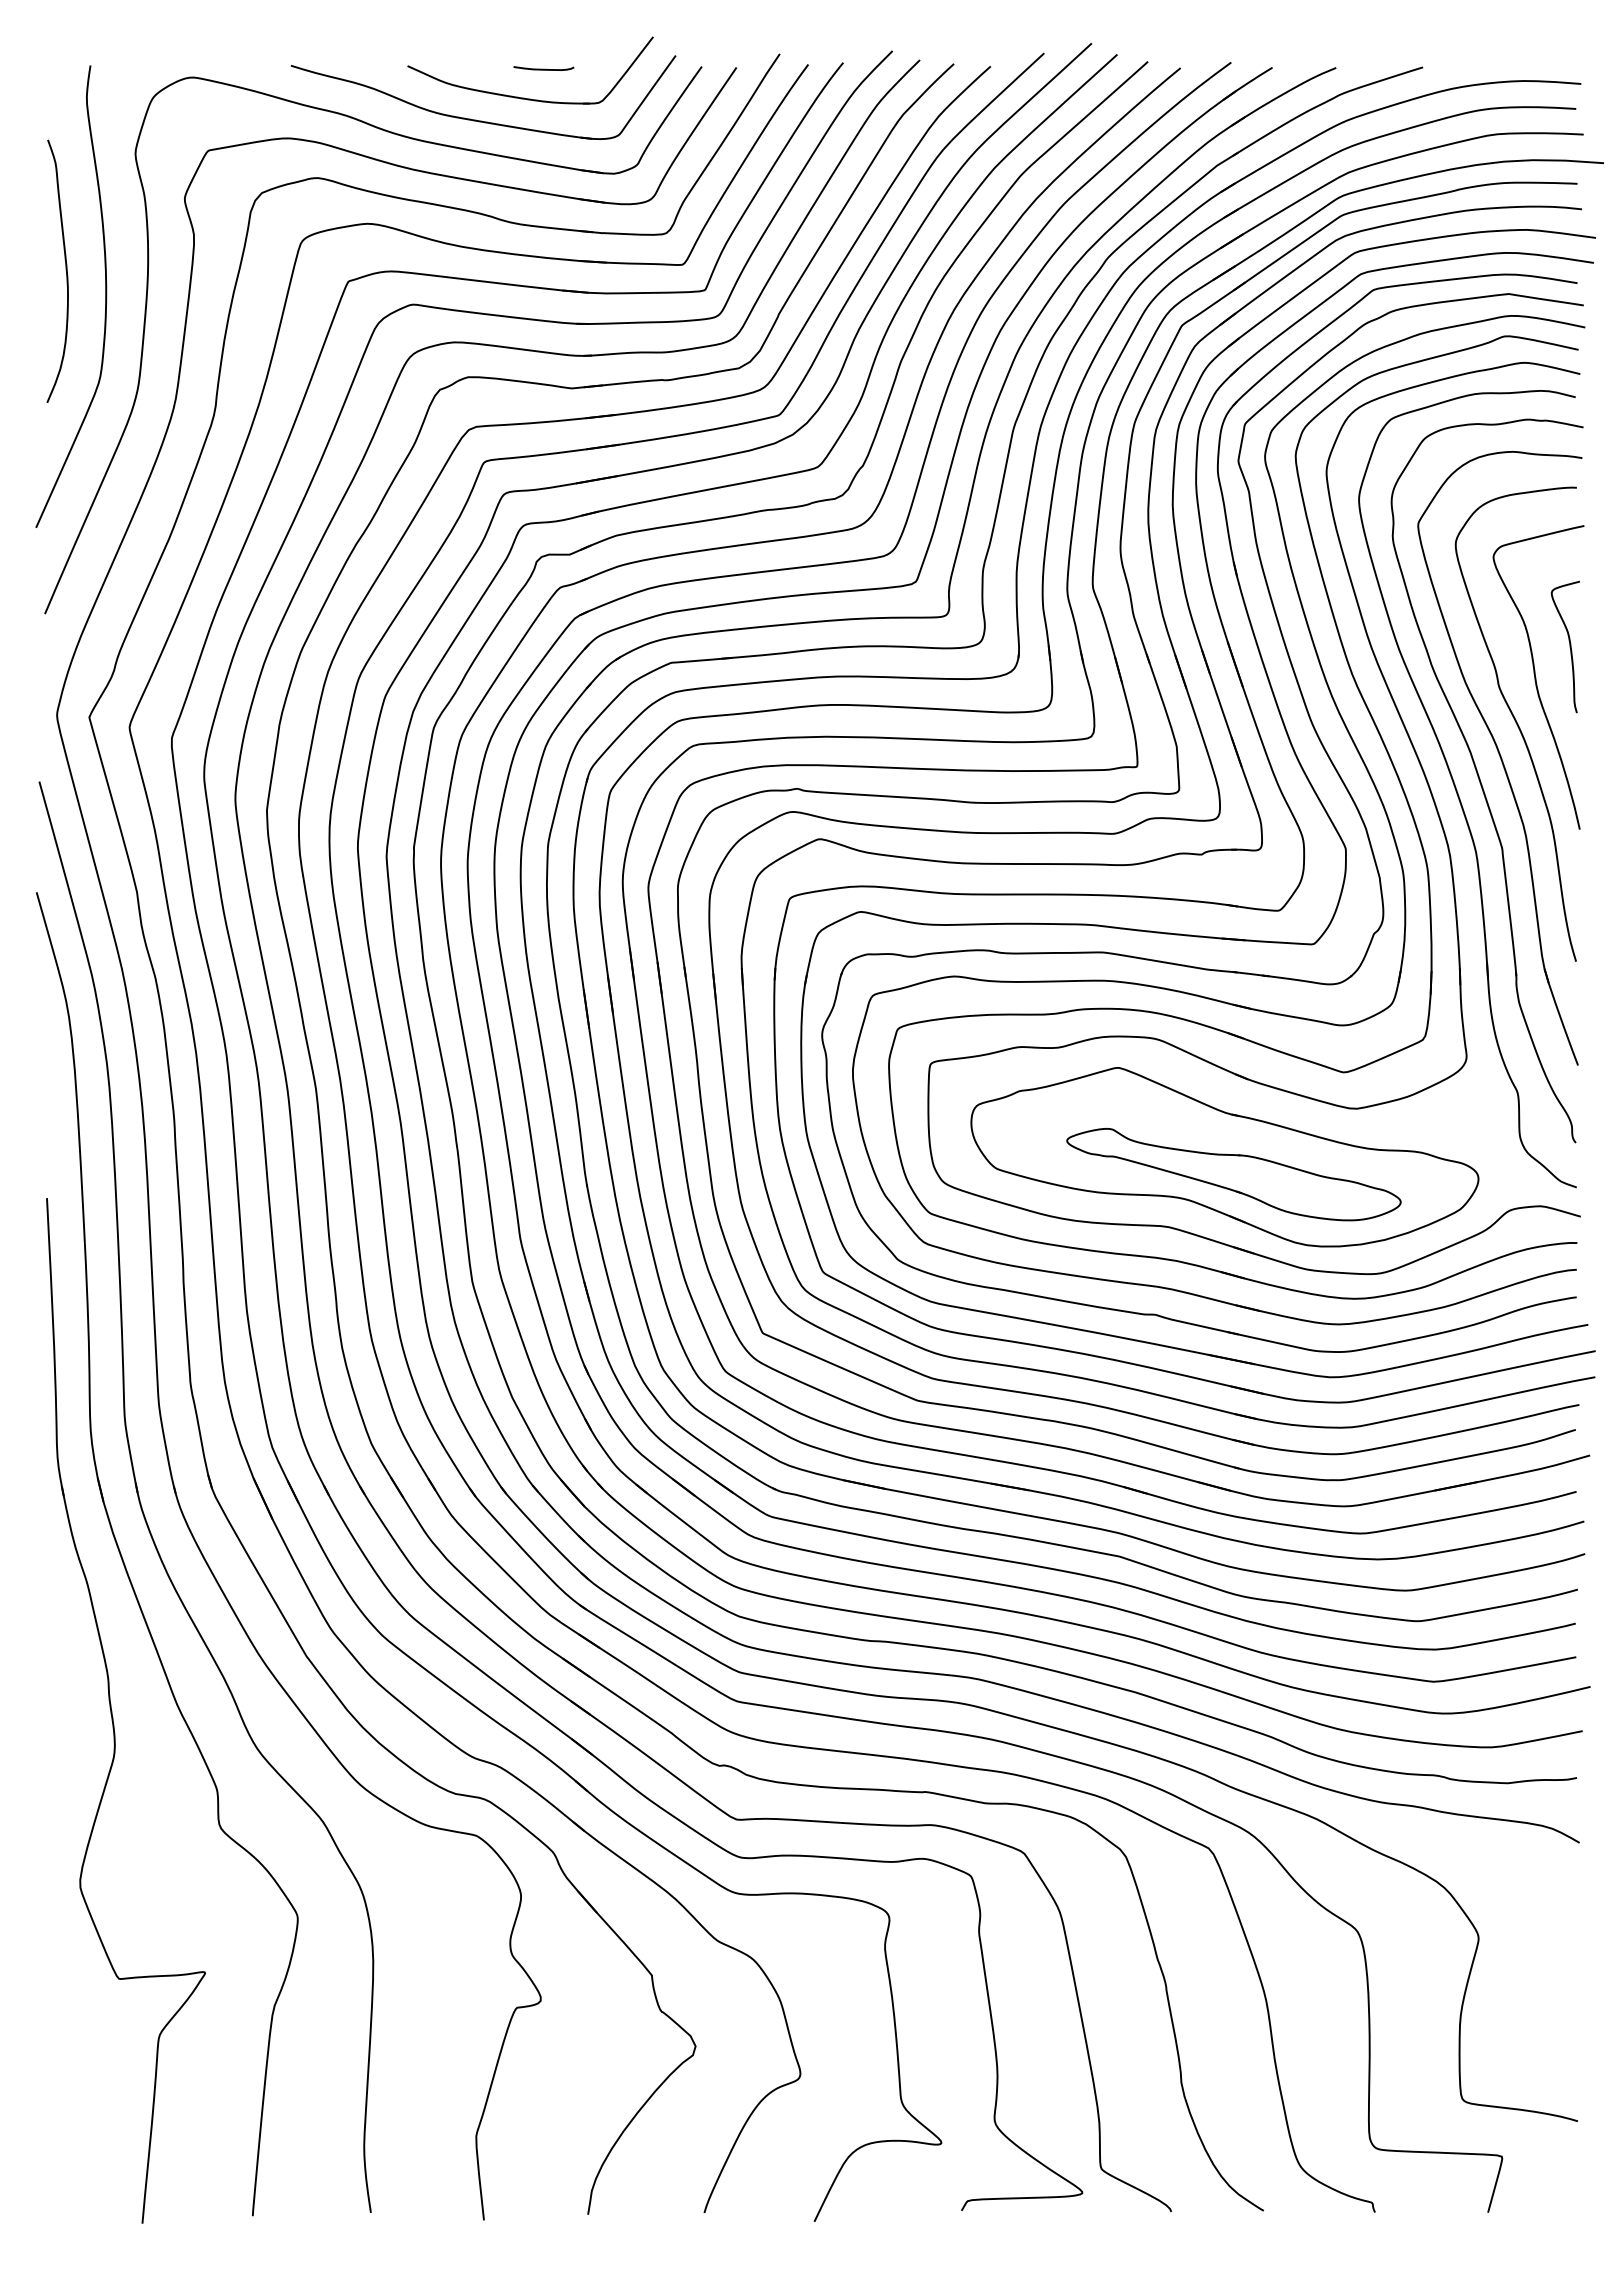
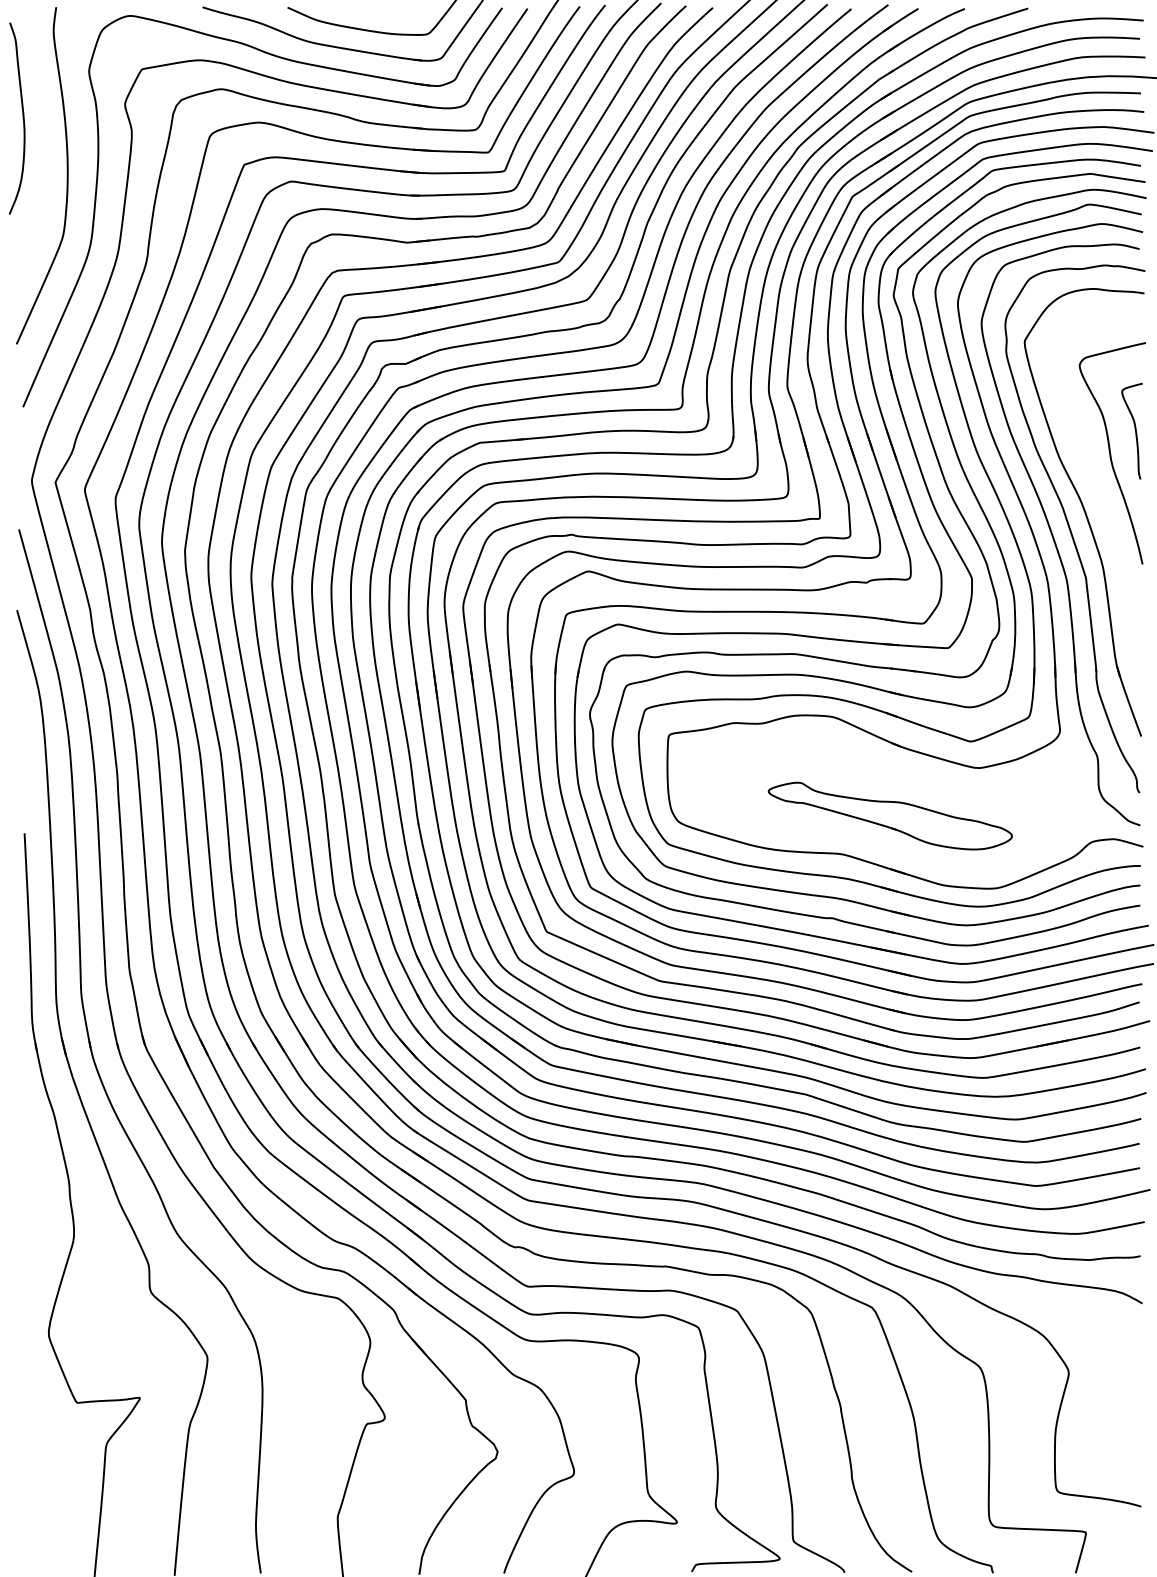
curve: (543, 68) -> (386, 9), removed
curve: (65, 270) -> (22, 117), moved
curve: (1515, 722) -> (1095, 486), removed
part: (1224, 1157) -> (883, 803), removed

